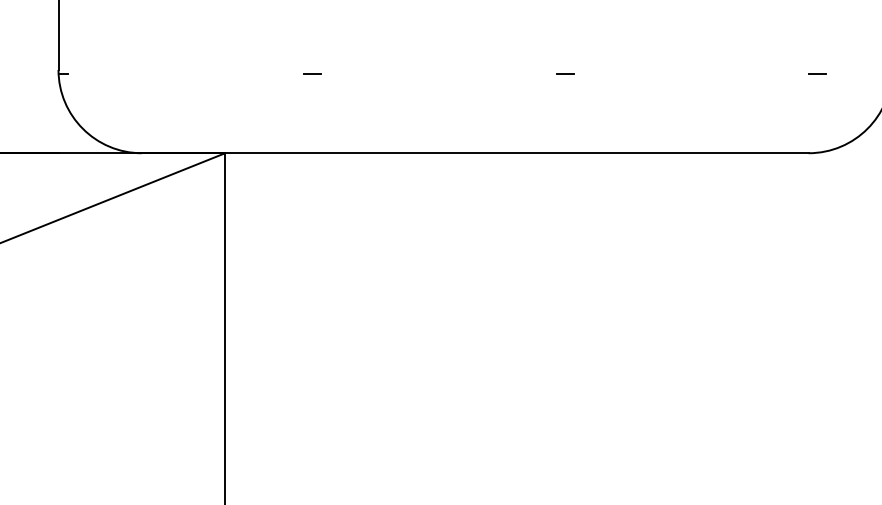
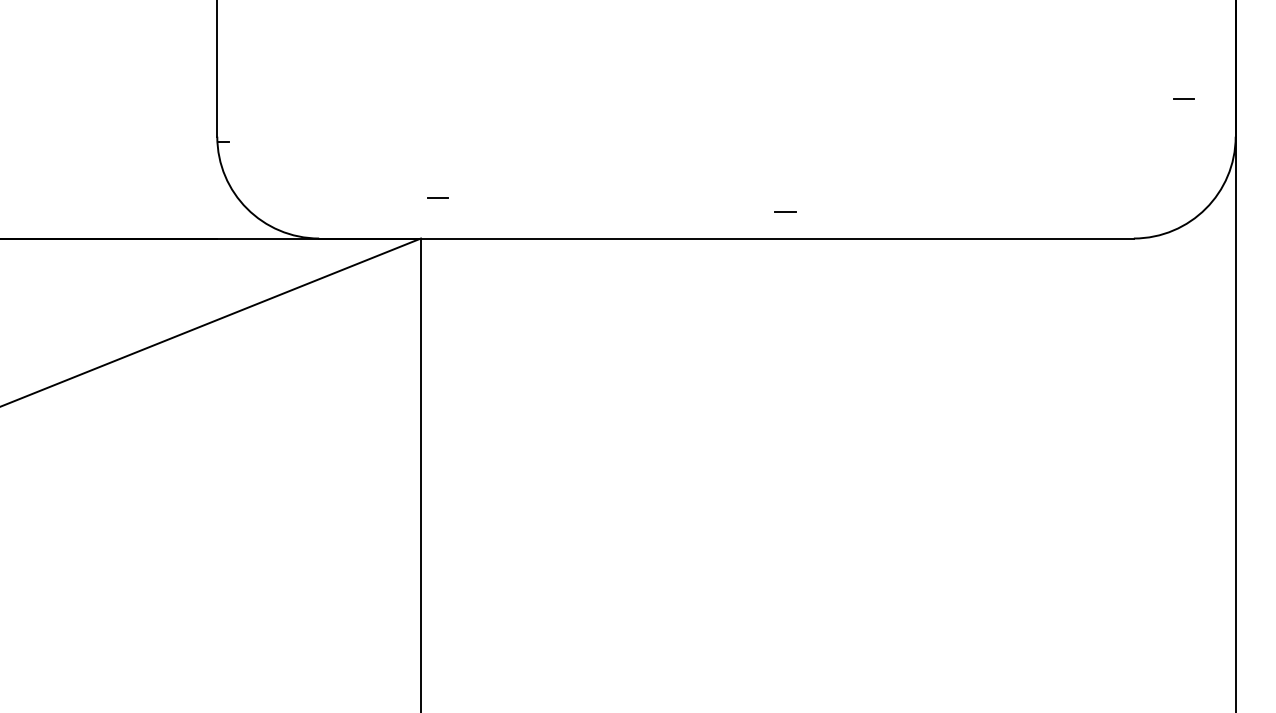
line: (312, 73) -> (437, 197), moved
line: (565, 73) -> (785, 211), moved
line: (817, 73) -> (1183, 98), moved

